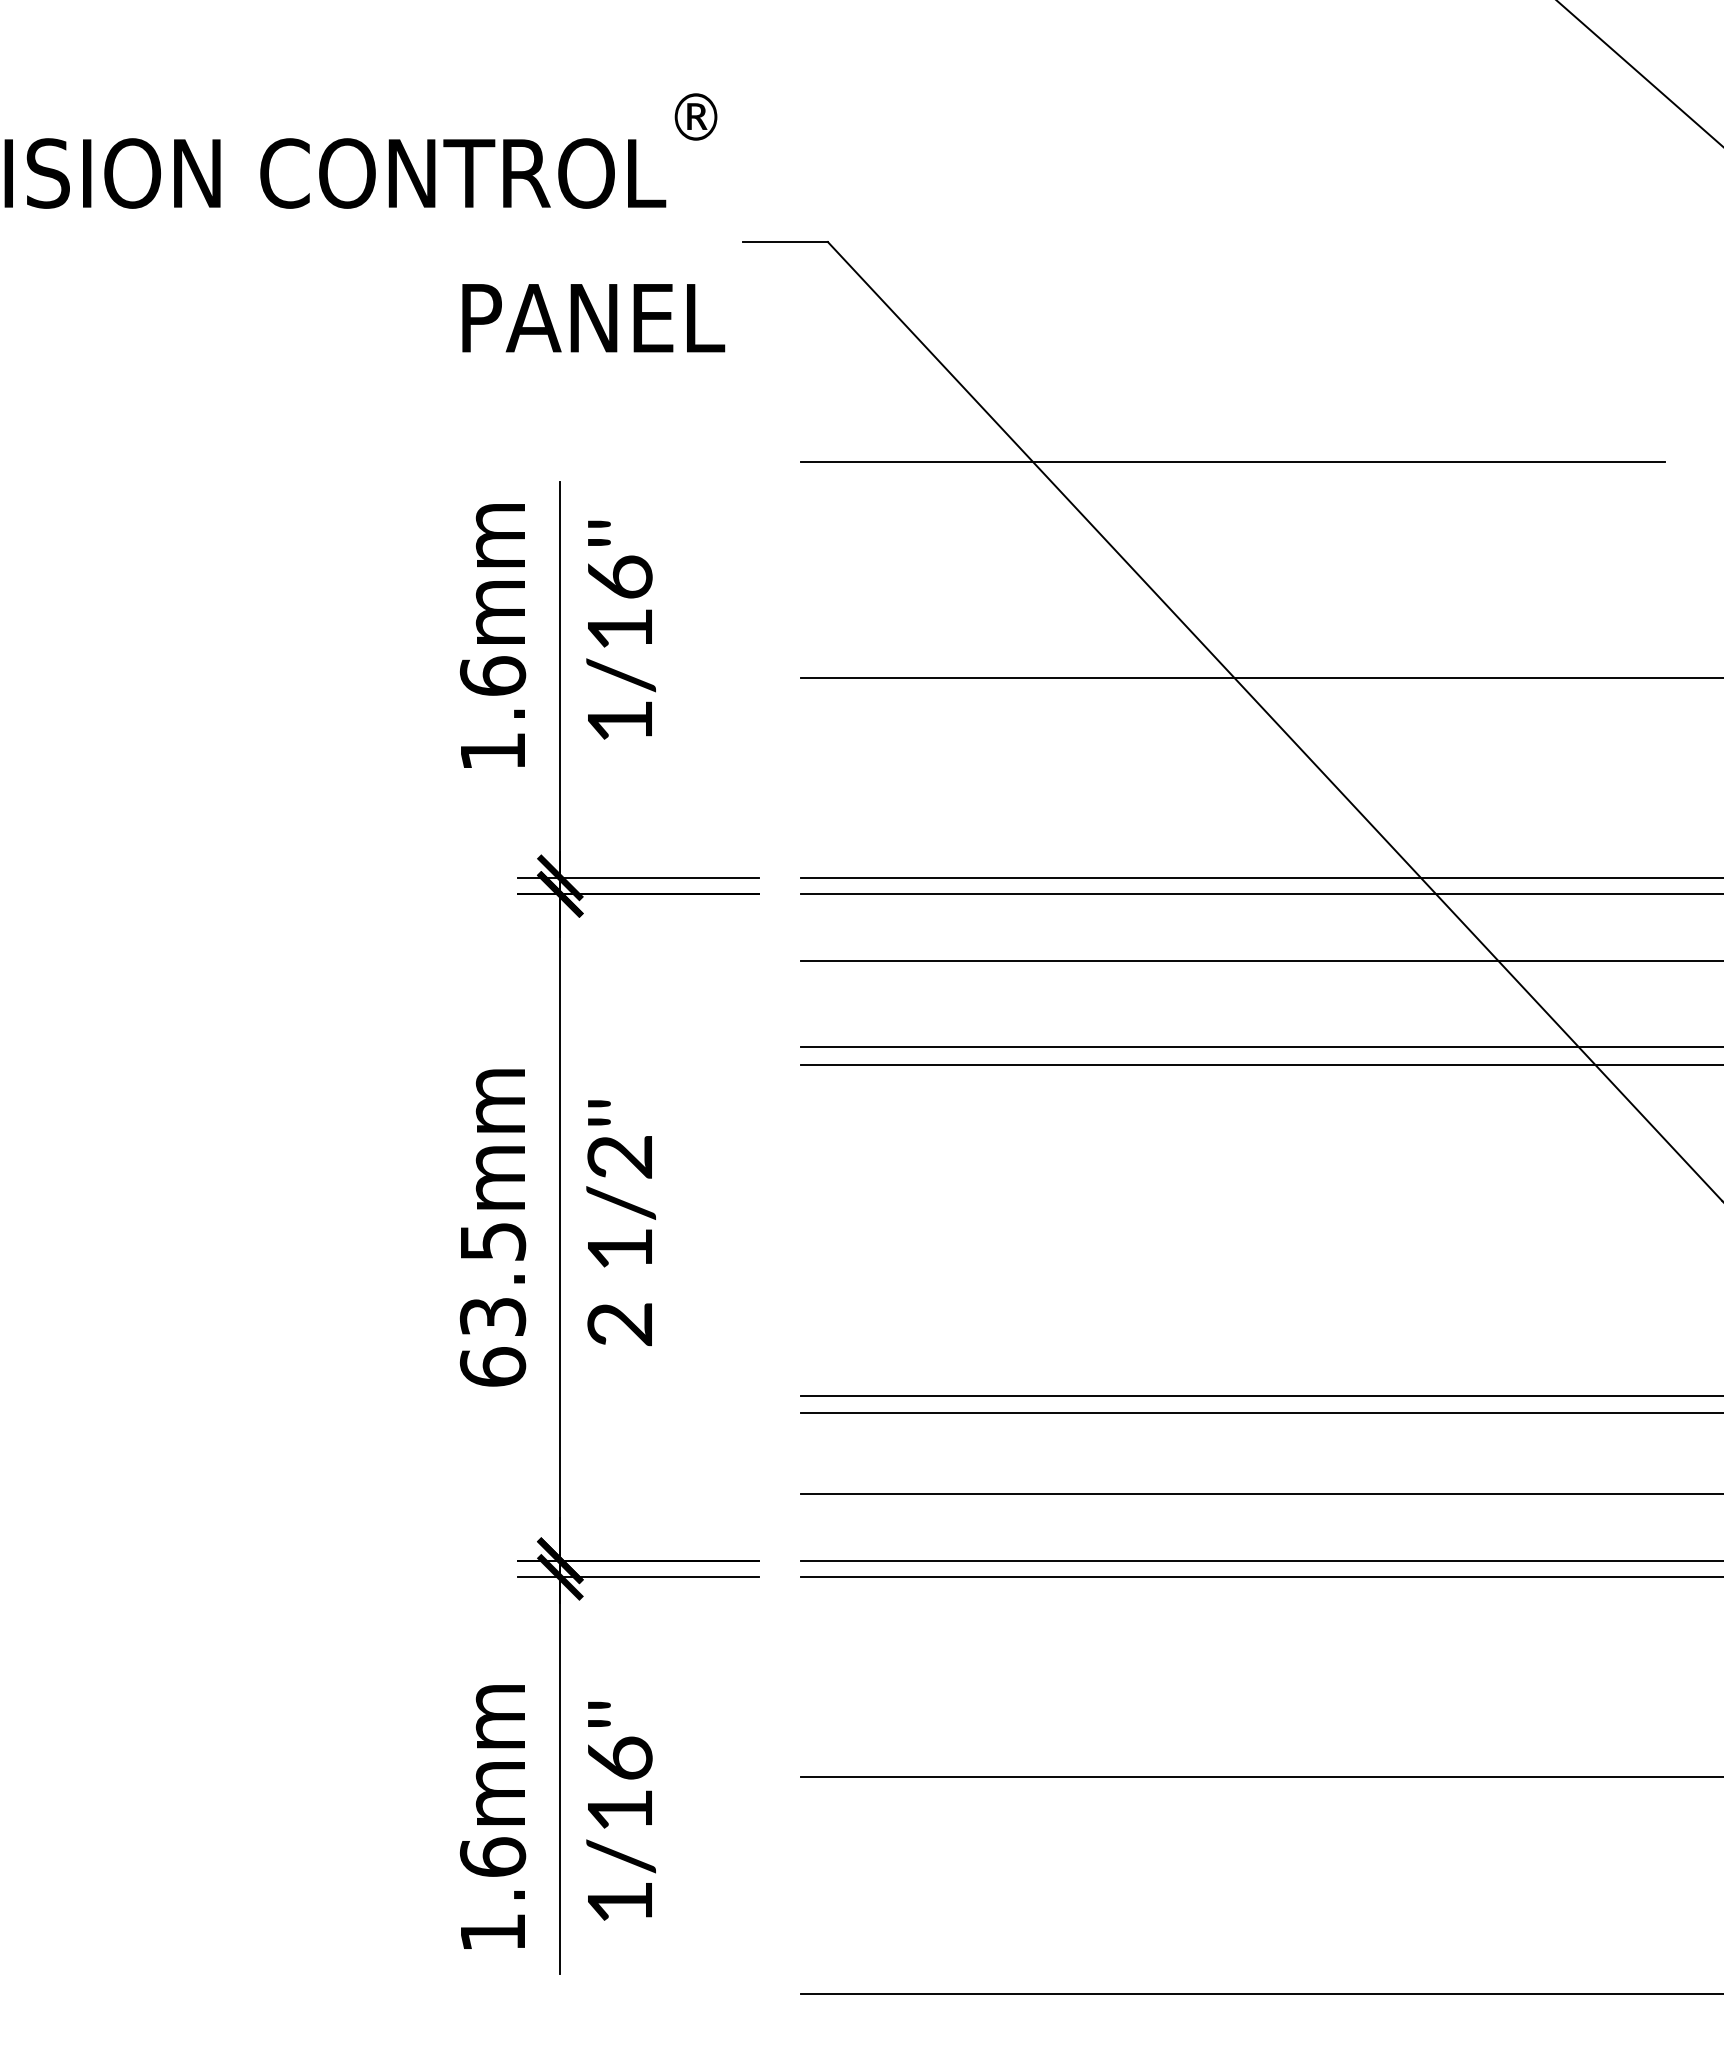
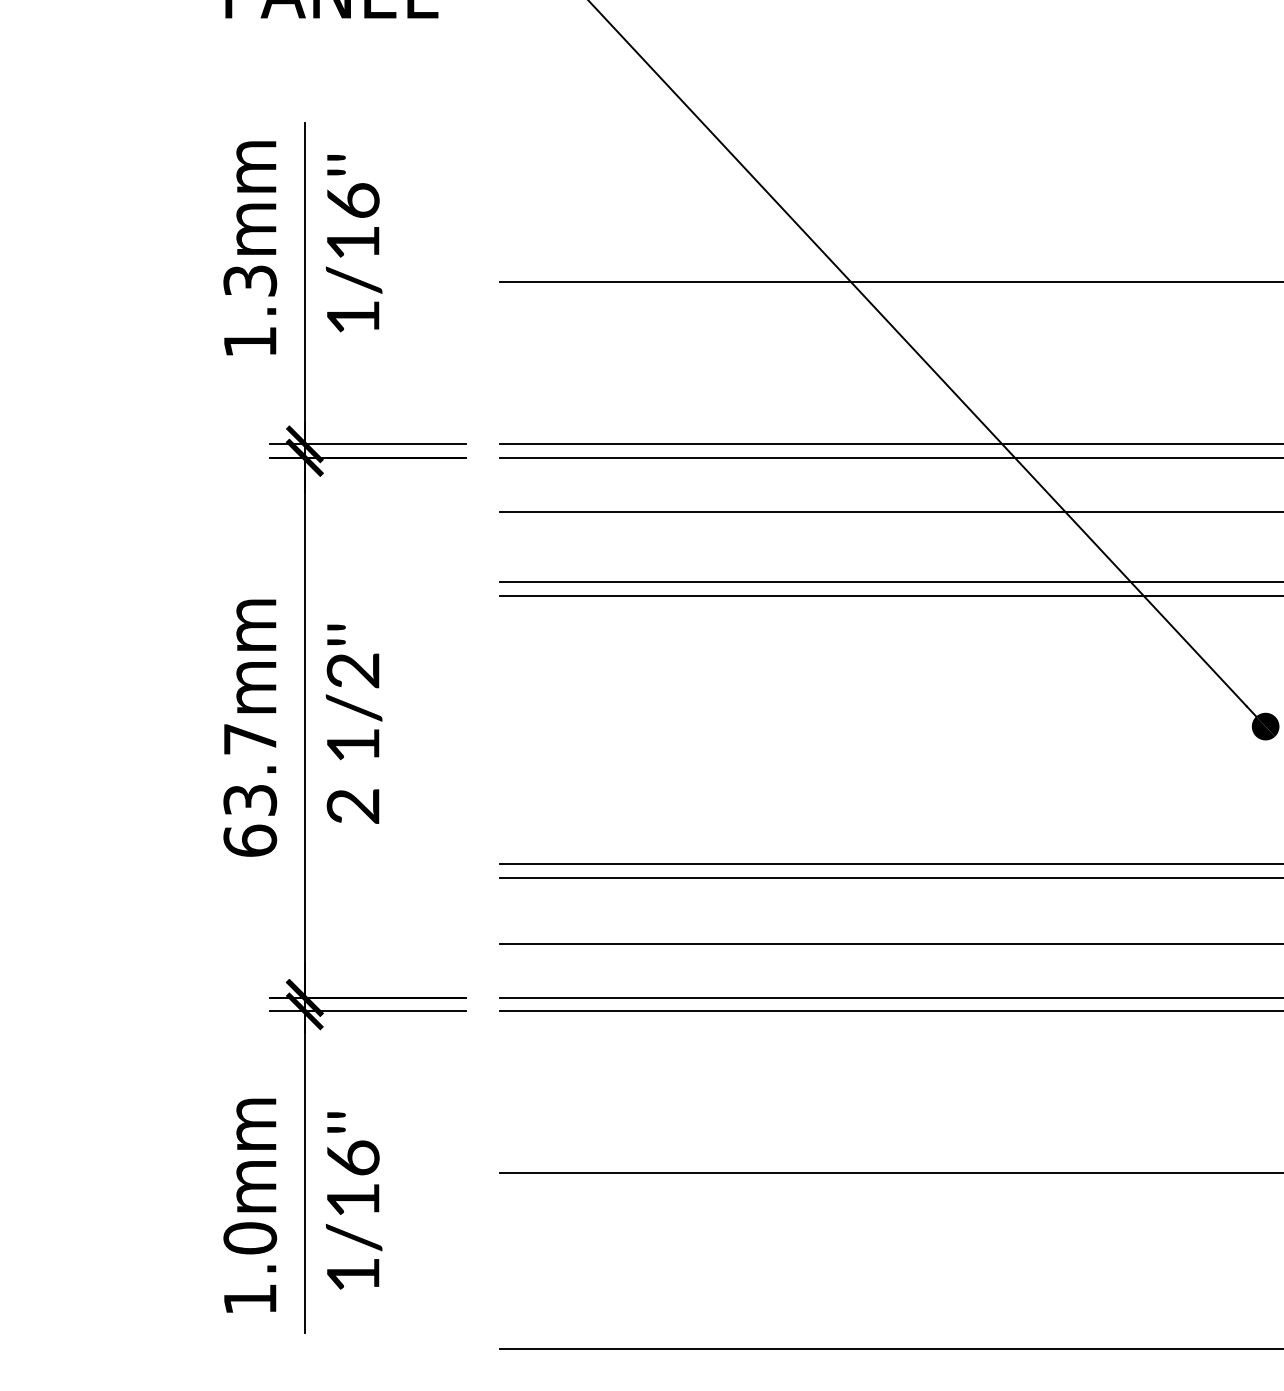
line: (1232, 461) -> (849, 106), removed
text: (492, 675) -> (249, 280), 1.6mm -> 1.3mm
text: (493, 1241) -> (250, 739), 63.5mm -> 63.7mm
text: (492, 1857) -> (249, 1238), 1.6mm -> 1.0mm

